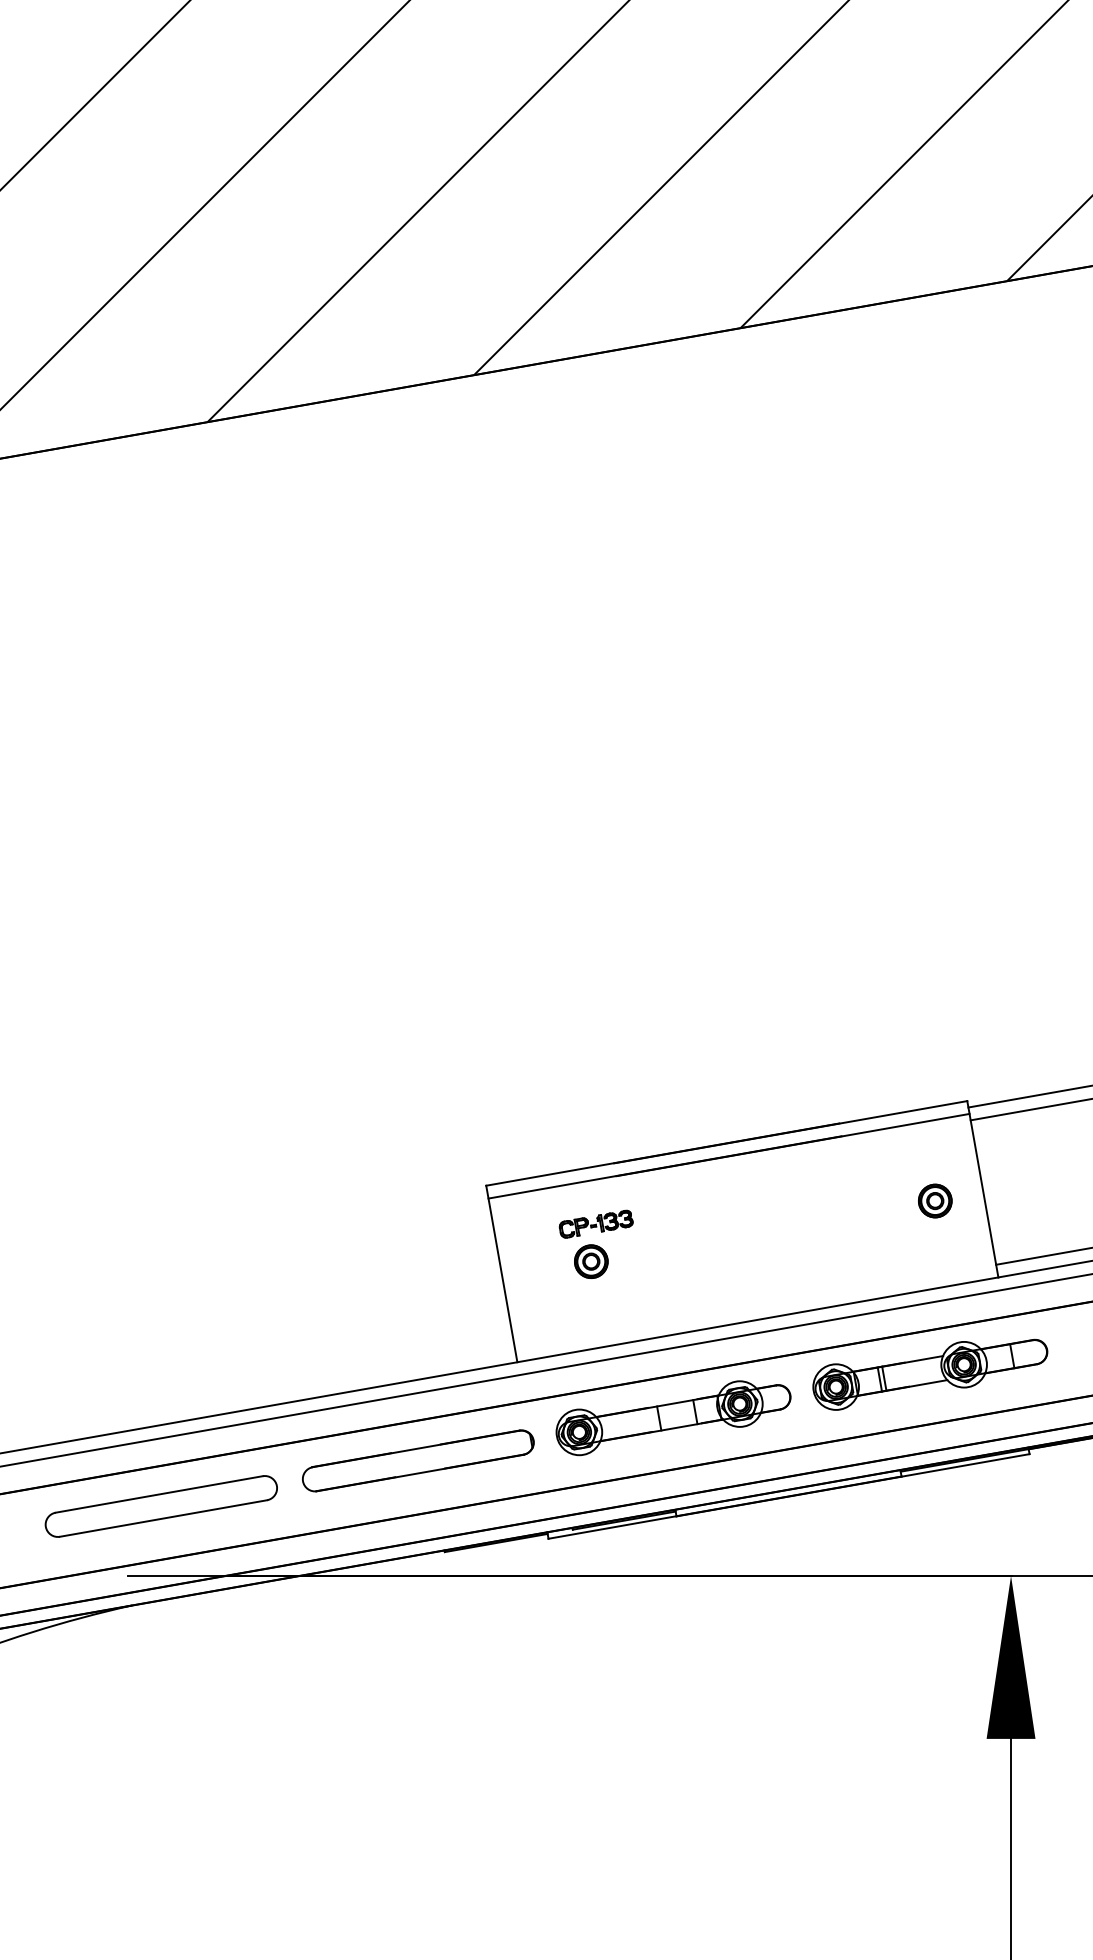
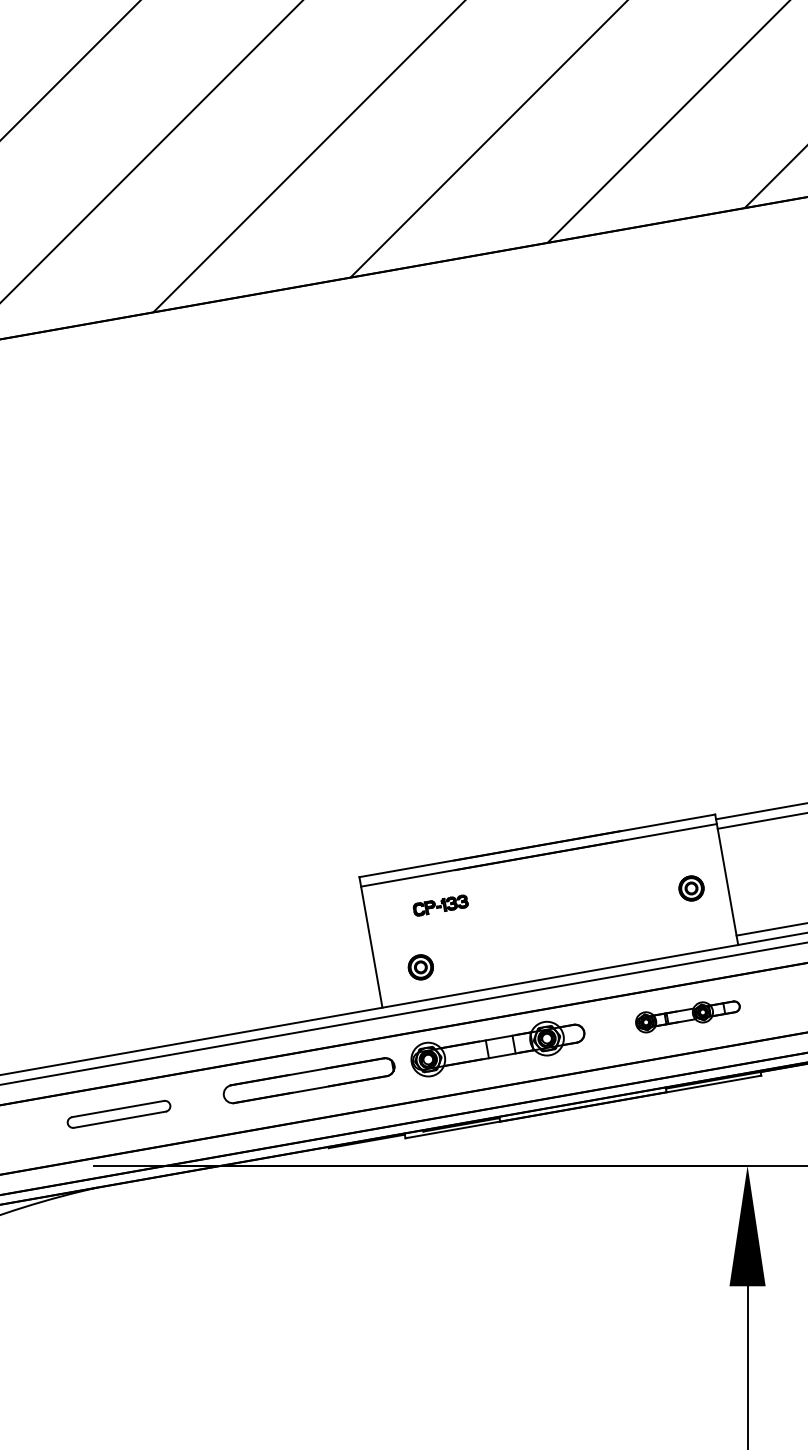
part: (591, 1261) -> (421, 967), moved
part: (930, 1374) -> (688, 1016), size x0.6
part: (160, 1506) -> (118, 1114), size x0.6

